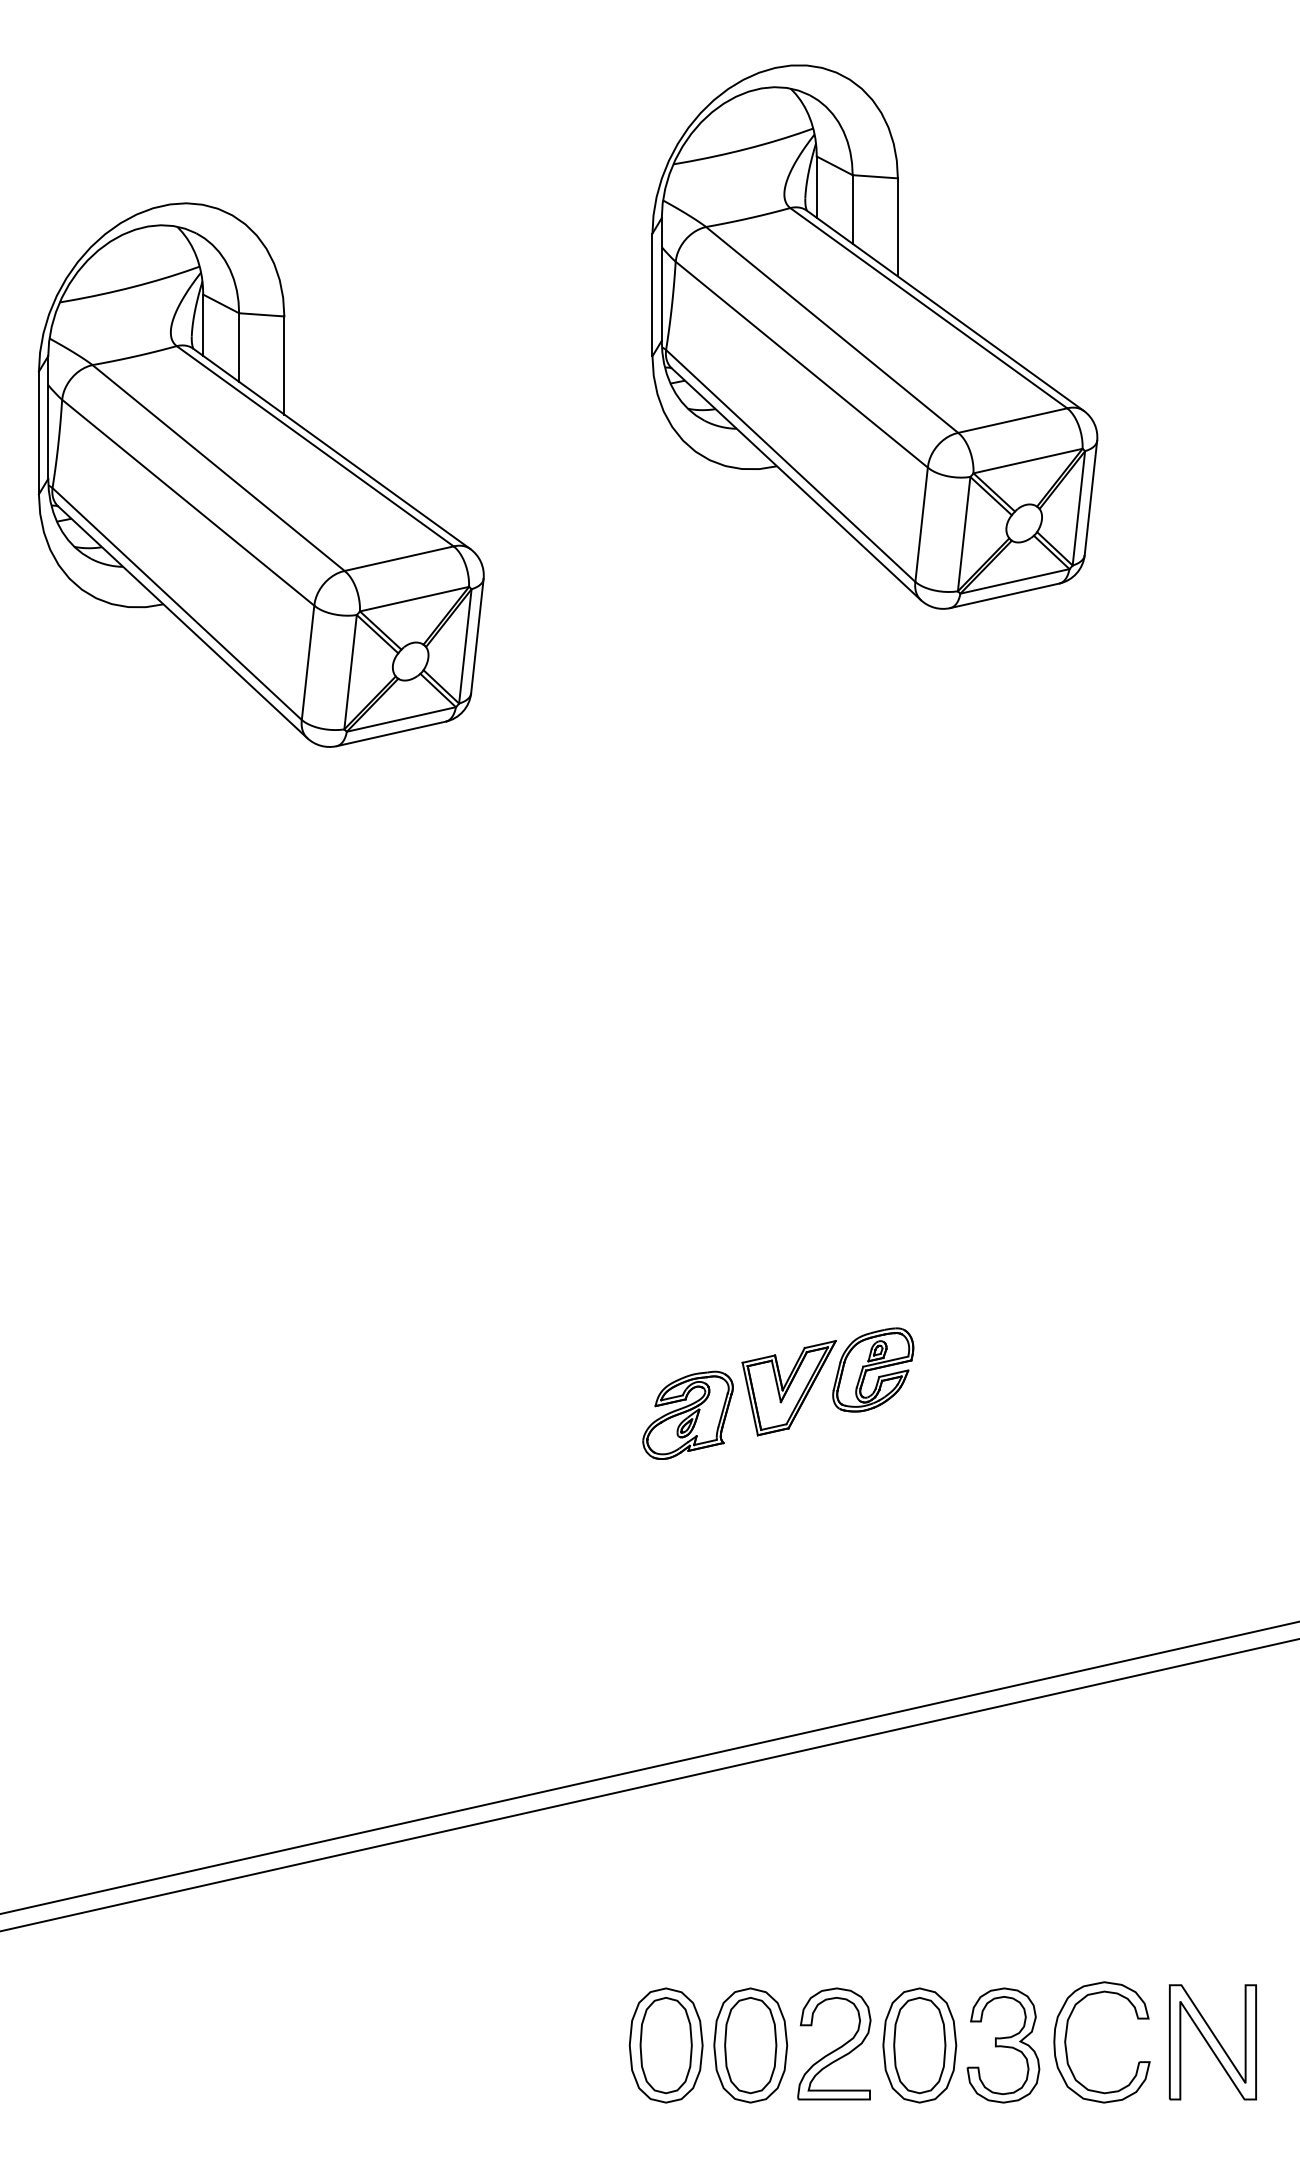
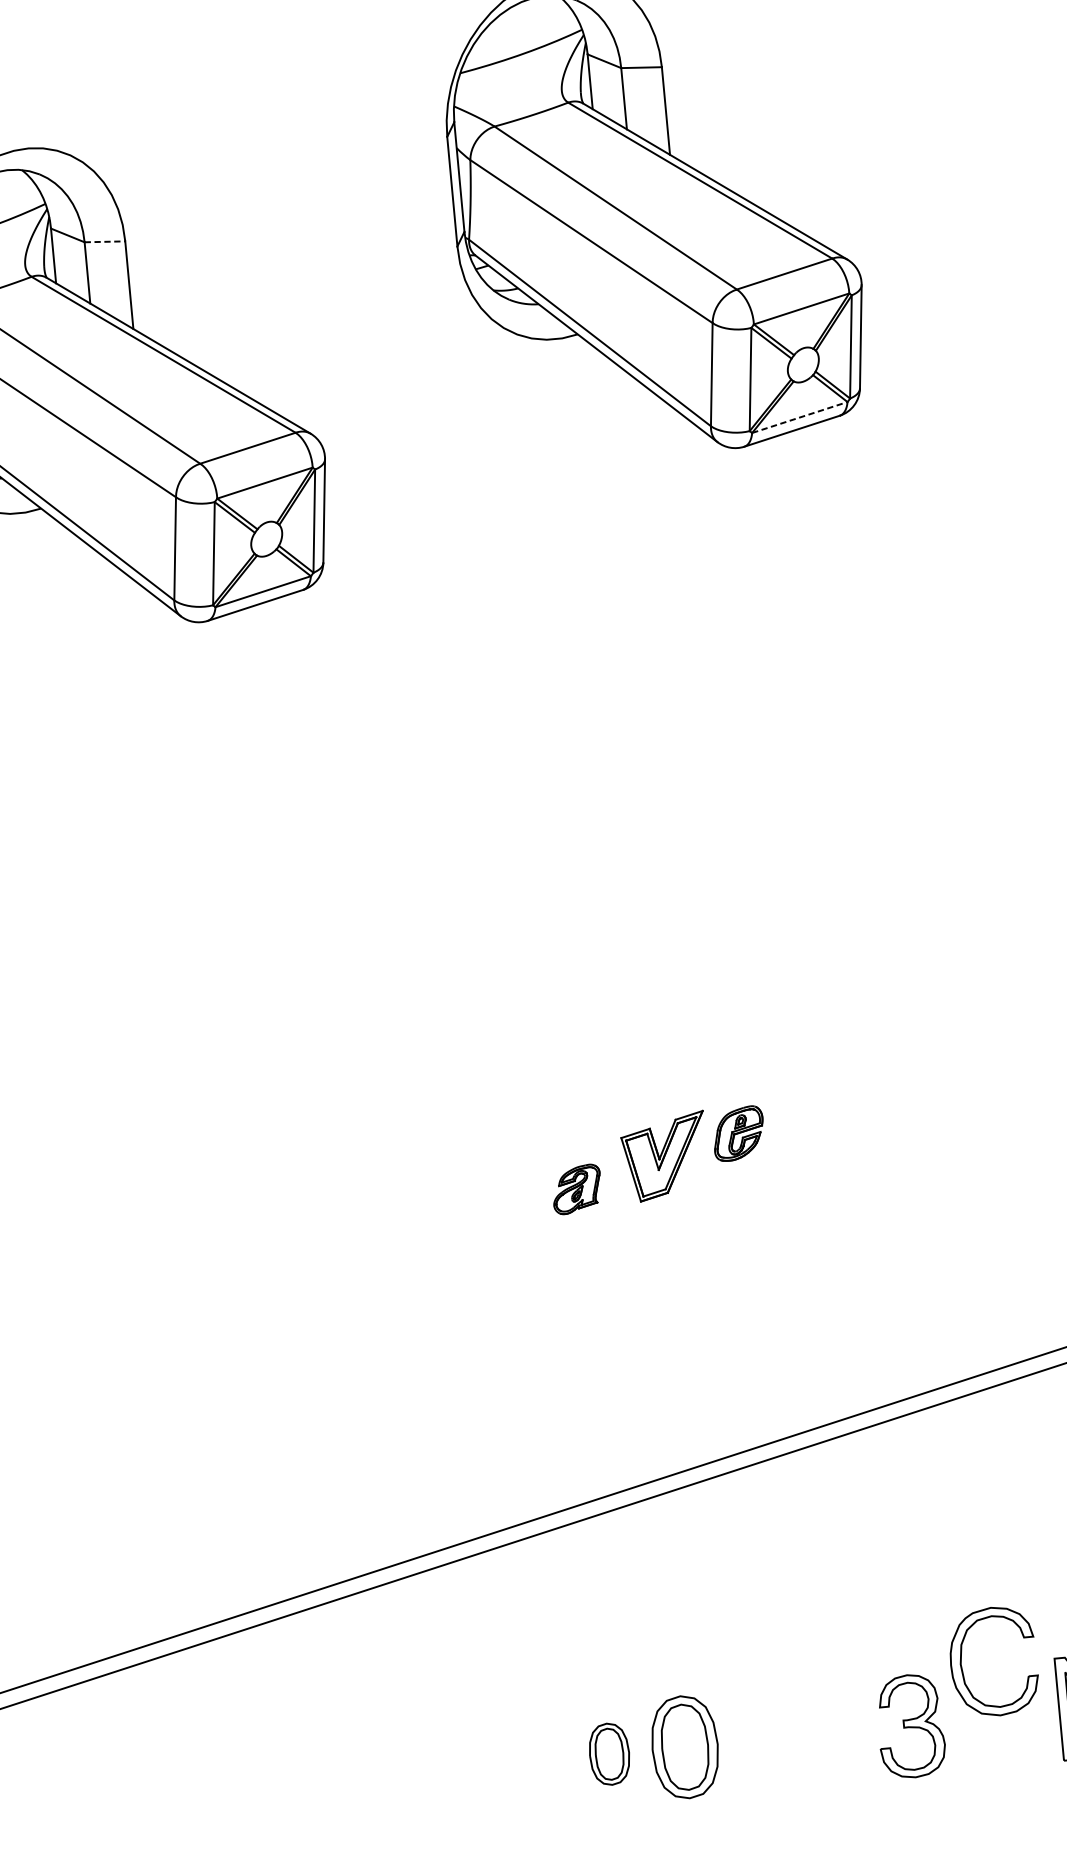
line: (261, 314) -> (104, 241), solid -> dashed
line: (1014, 581) -> (799, 417), solid -> dashed
part: (873, 1369) -> (738, 1133), size x0.7
part: (687, 1414) -> (576, 1188), size x0.6
part: (834, 2043) -> (759, 1738), removed
part: (665, 2045) -> (609, 1754), size x0.6
part: (919, 2045) -> (835, 1733), removed
part: (1067, 2050) -> (963, 1671), moved

